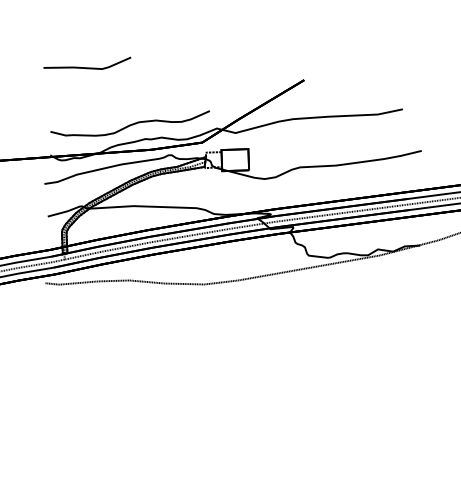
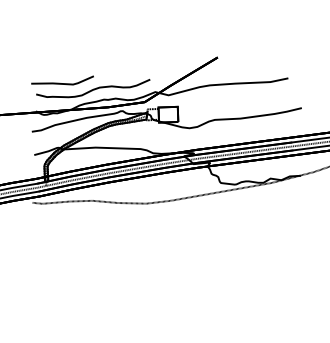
part: (87, 63) -> (62, 80), moved

